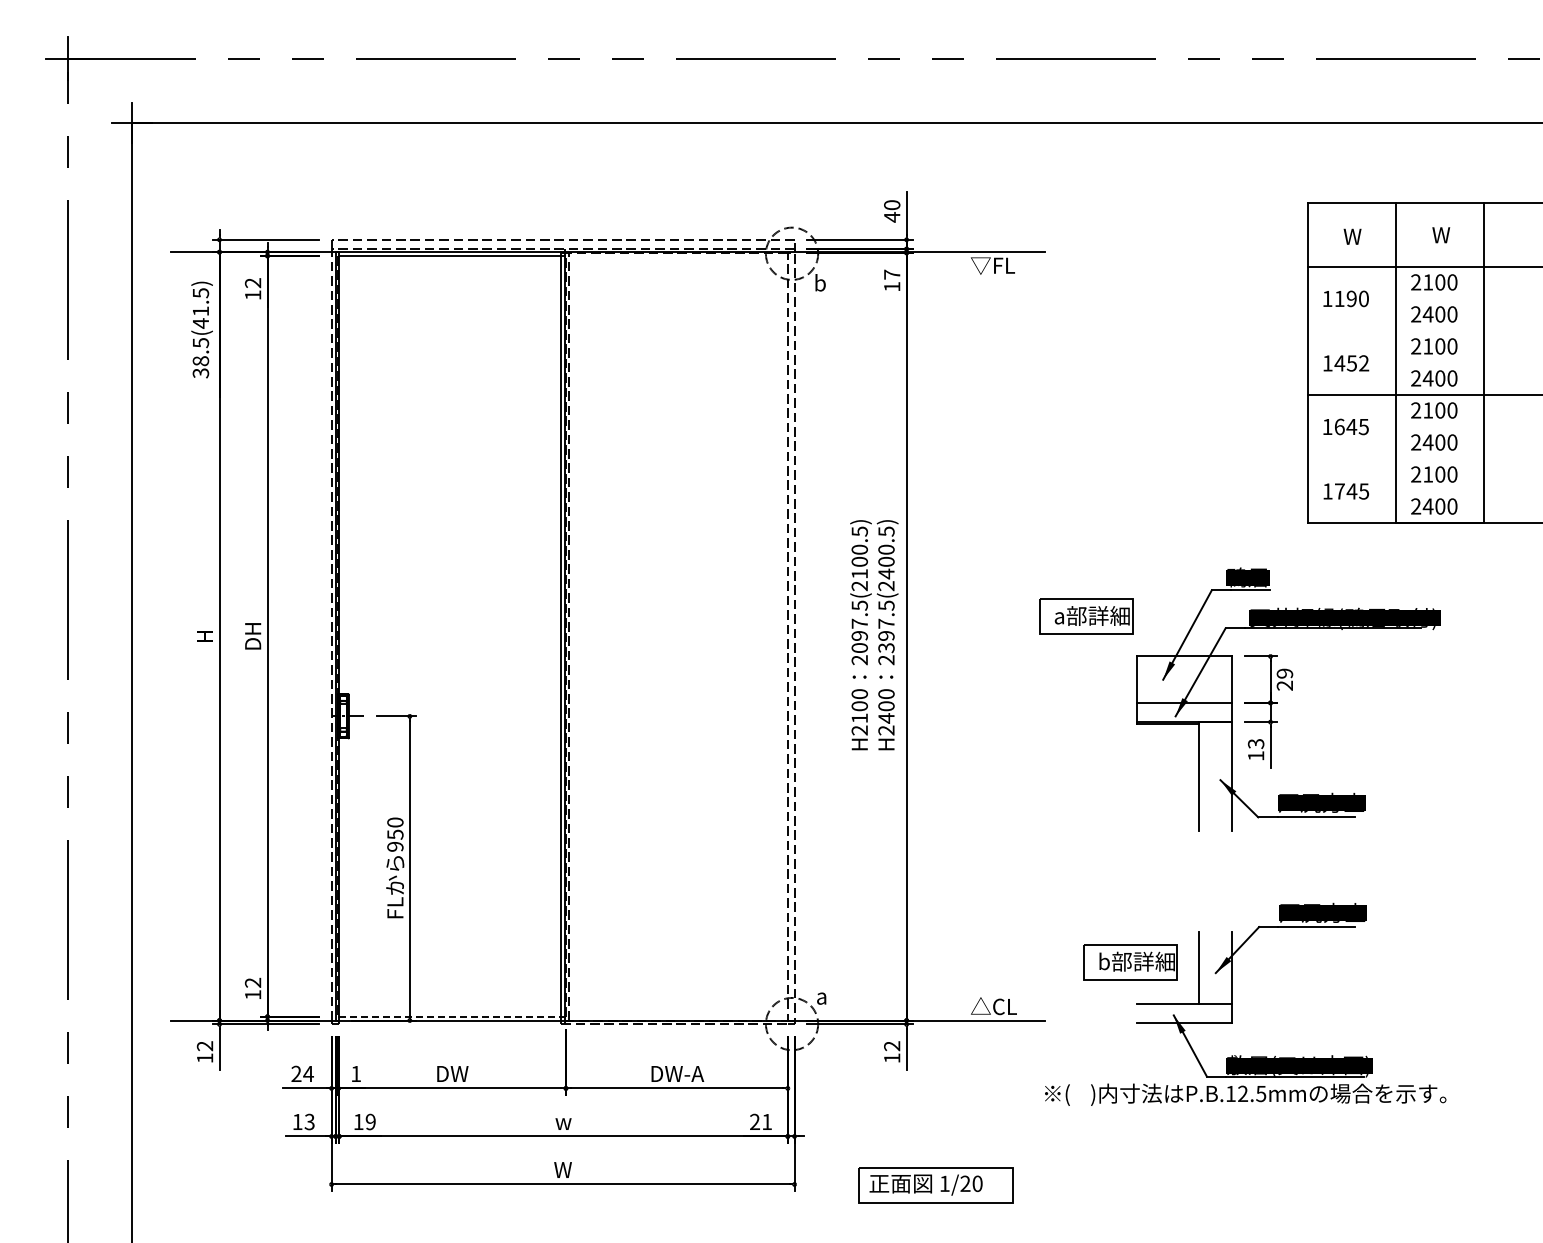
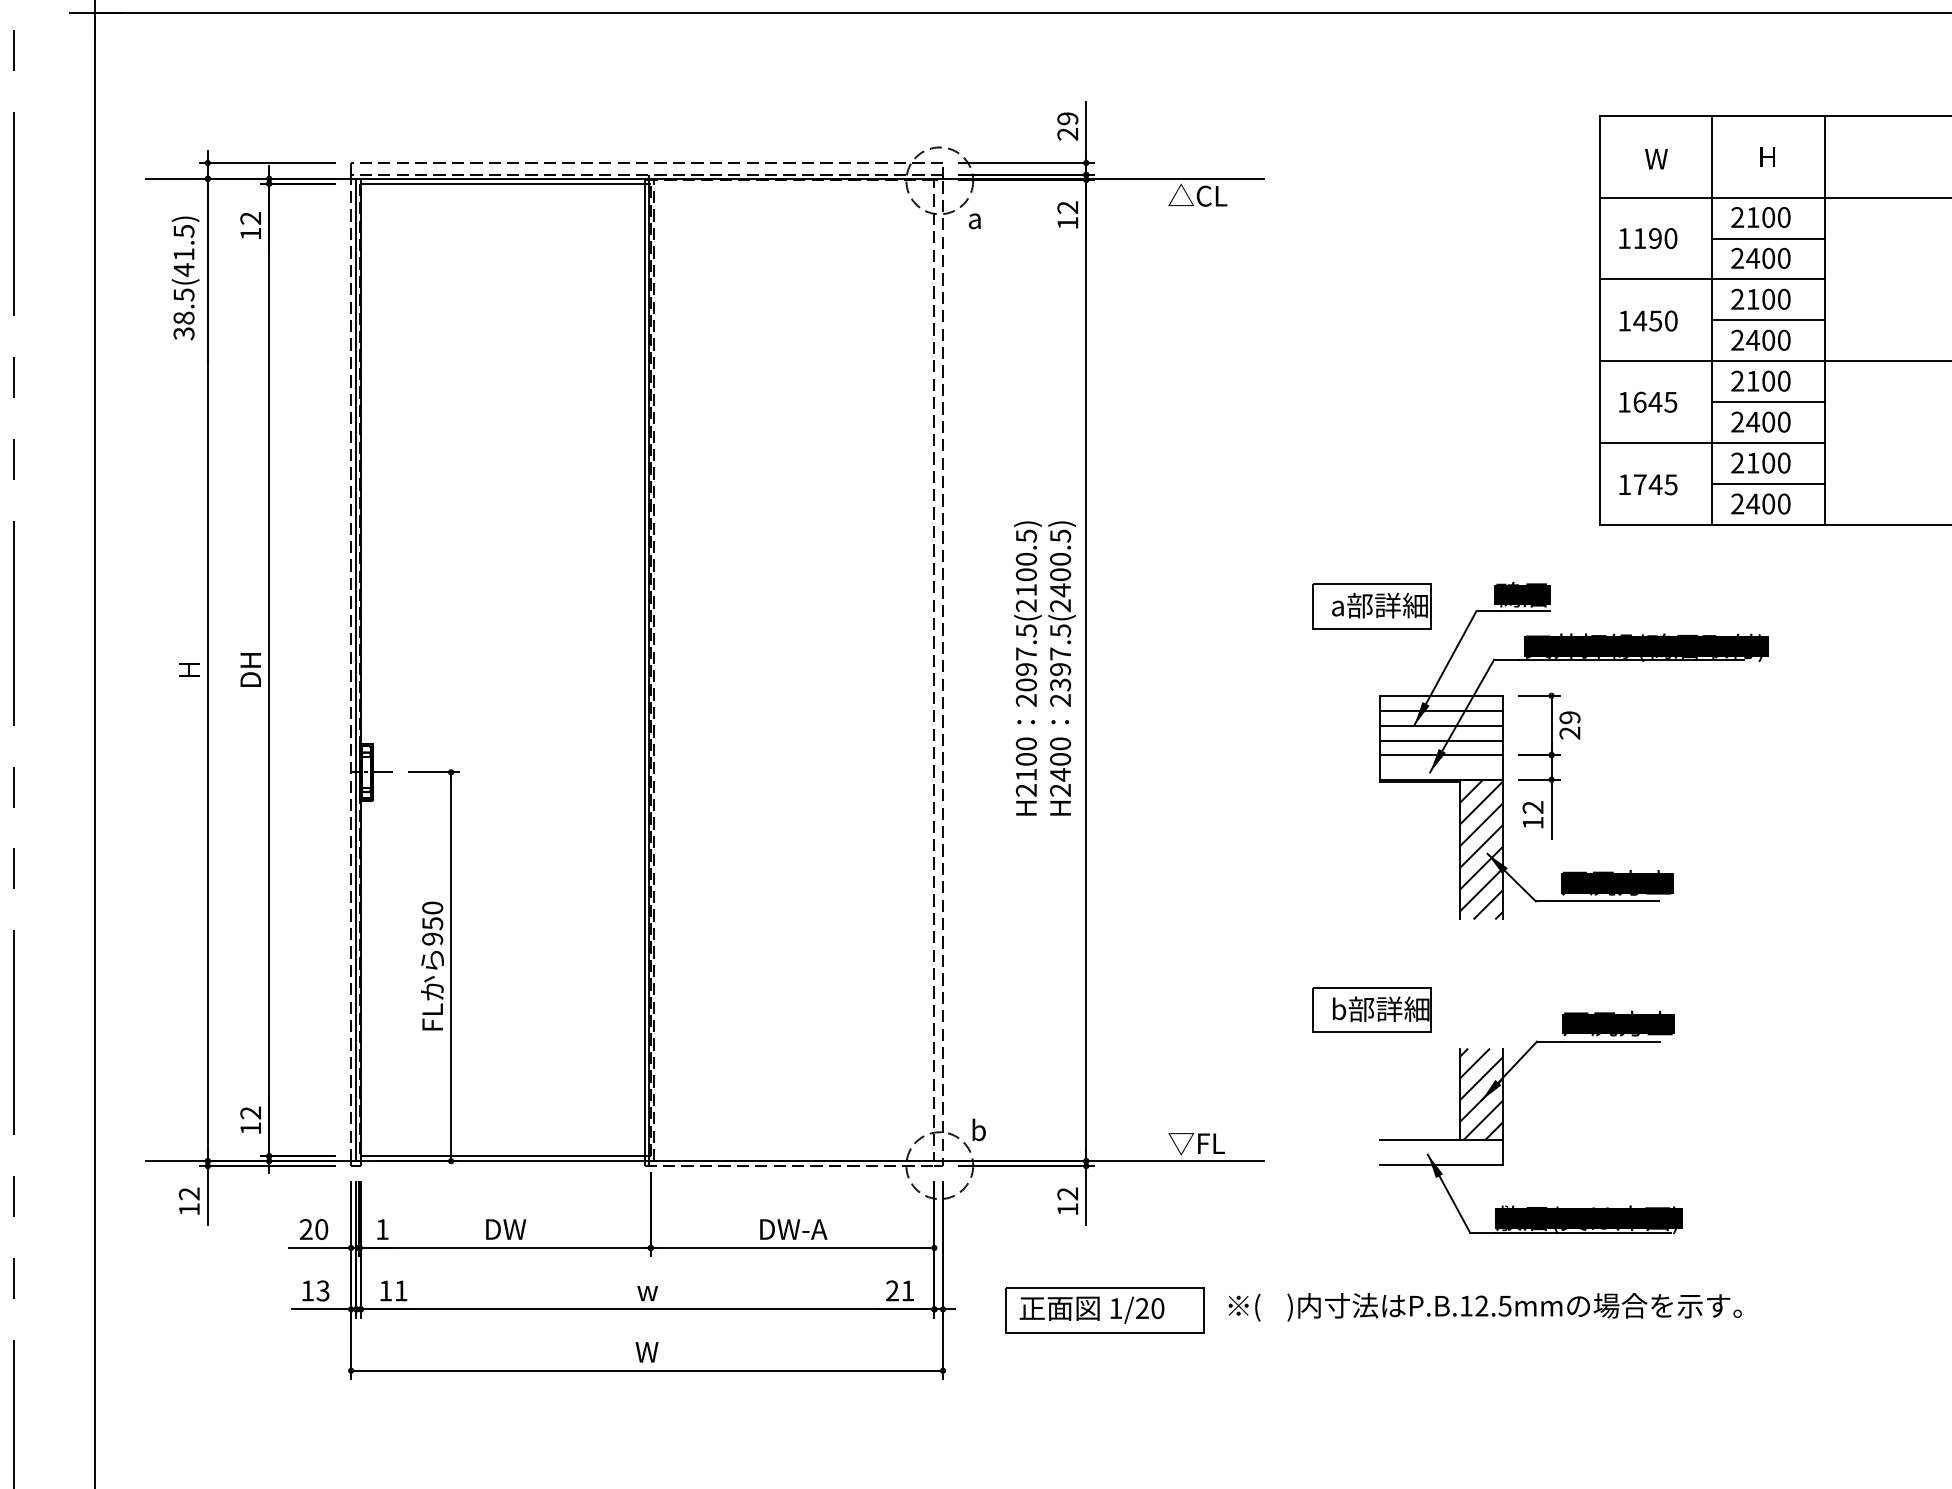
text: (892, 211) -> (1068, 126), 40 -> 29
text: (1441, 235) -> (1770, 157), W -> H
text: (993, 265) -> (1197, 195), ▽FL -> △CL
text: (892, 274) -> (1068, 207), 17 -> 12
text: (819, 282) -> (974, 217), b -> a
line: (1440, 298) -> (1768, 238), added
line: (1396, 330) -> (1712, 278), added
line: (1440, 362) -> (1768, 319), added
text: (1364, 363) -> (1671, 321), 1452 -> 1450
line: (1440, 426) -> (1768, 401), added
line: (1396, 458) -> (1712, 442), added
line: (1440, 490) -> (1768, 483), added
part: (1086, 616) -> (1372, 606), moved
hatch: (1184, 680) -> (1441, 726), added
text: (1256, 744) -> (1533, 808), 13 -> 12
hatch: (1215, 776) -> (1481, 849), added
part: (1130, 962) -> (1372, 1010), moved
hatch: (1215, 968) -> (1481, 1094), added
text: (822, 995) -> (978, 1129), a -> b
text: (993, 1006) -> (1197, 1143), △CL -> ▽FL
line: (450, 1016) -> (503, 1156), dashed -> solid
text: (308, 1073) -> (321, 1228), 24 -> 20
text: (1245, 1094) -> (1485, 1306), moved
text: (370, 1121) -> (400, 1290), 19 -> 11
part: (935, 1185) -> (1104, 1310), moved

